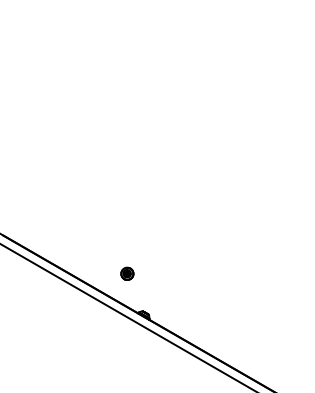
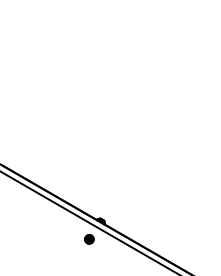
part: (127, 274) -> (89, 239), moved

